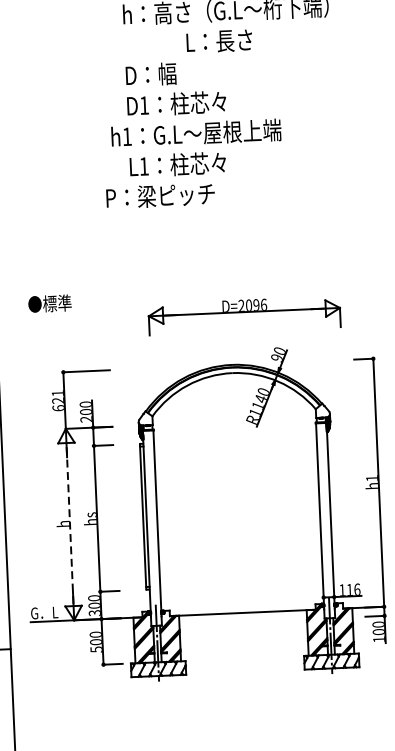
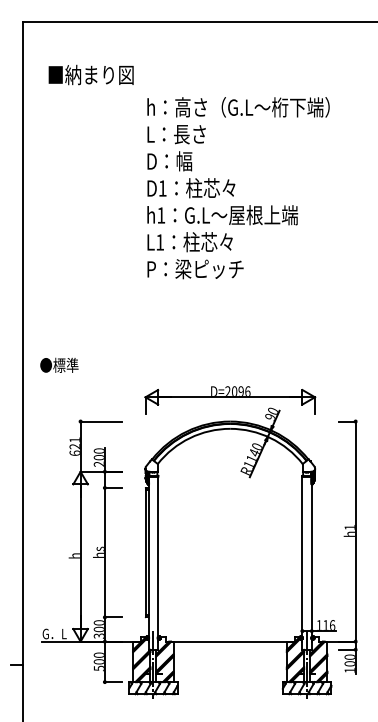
text: (219, 41) -> (176, 134), moved
text: (196, 133) -> (222, 215), moved
text: (160, 196) -> (195, 269), moved
text: (50, 302) -> (59, 364), moved
part: (244, 315) -> (230, 400), moved
line: (69, 524) -> (80, 556), dashed -> solid

